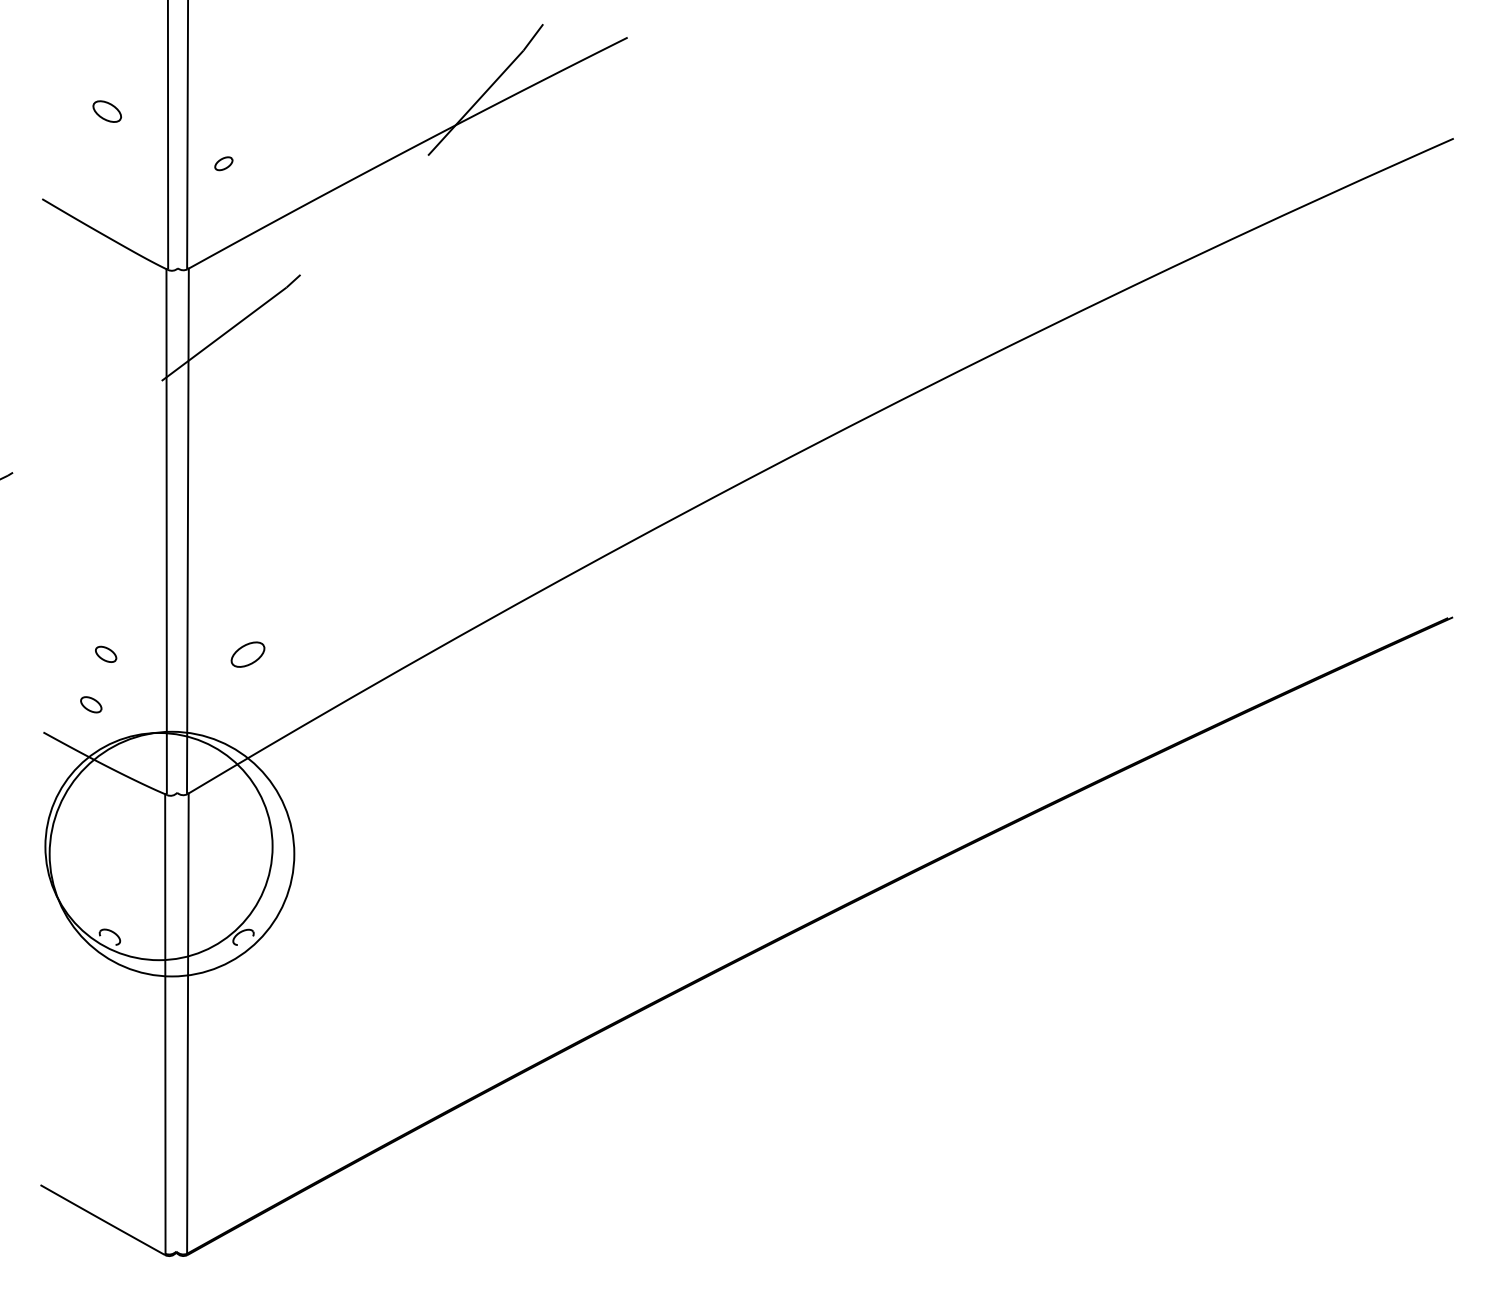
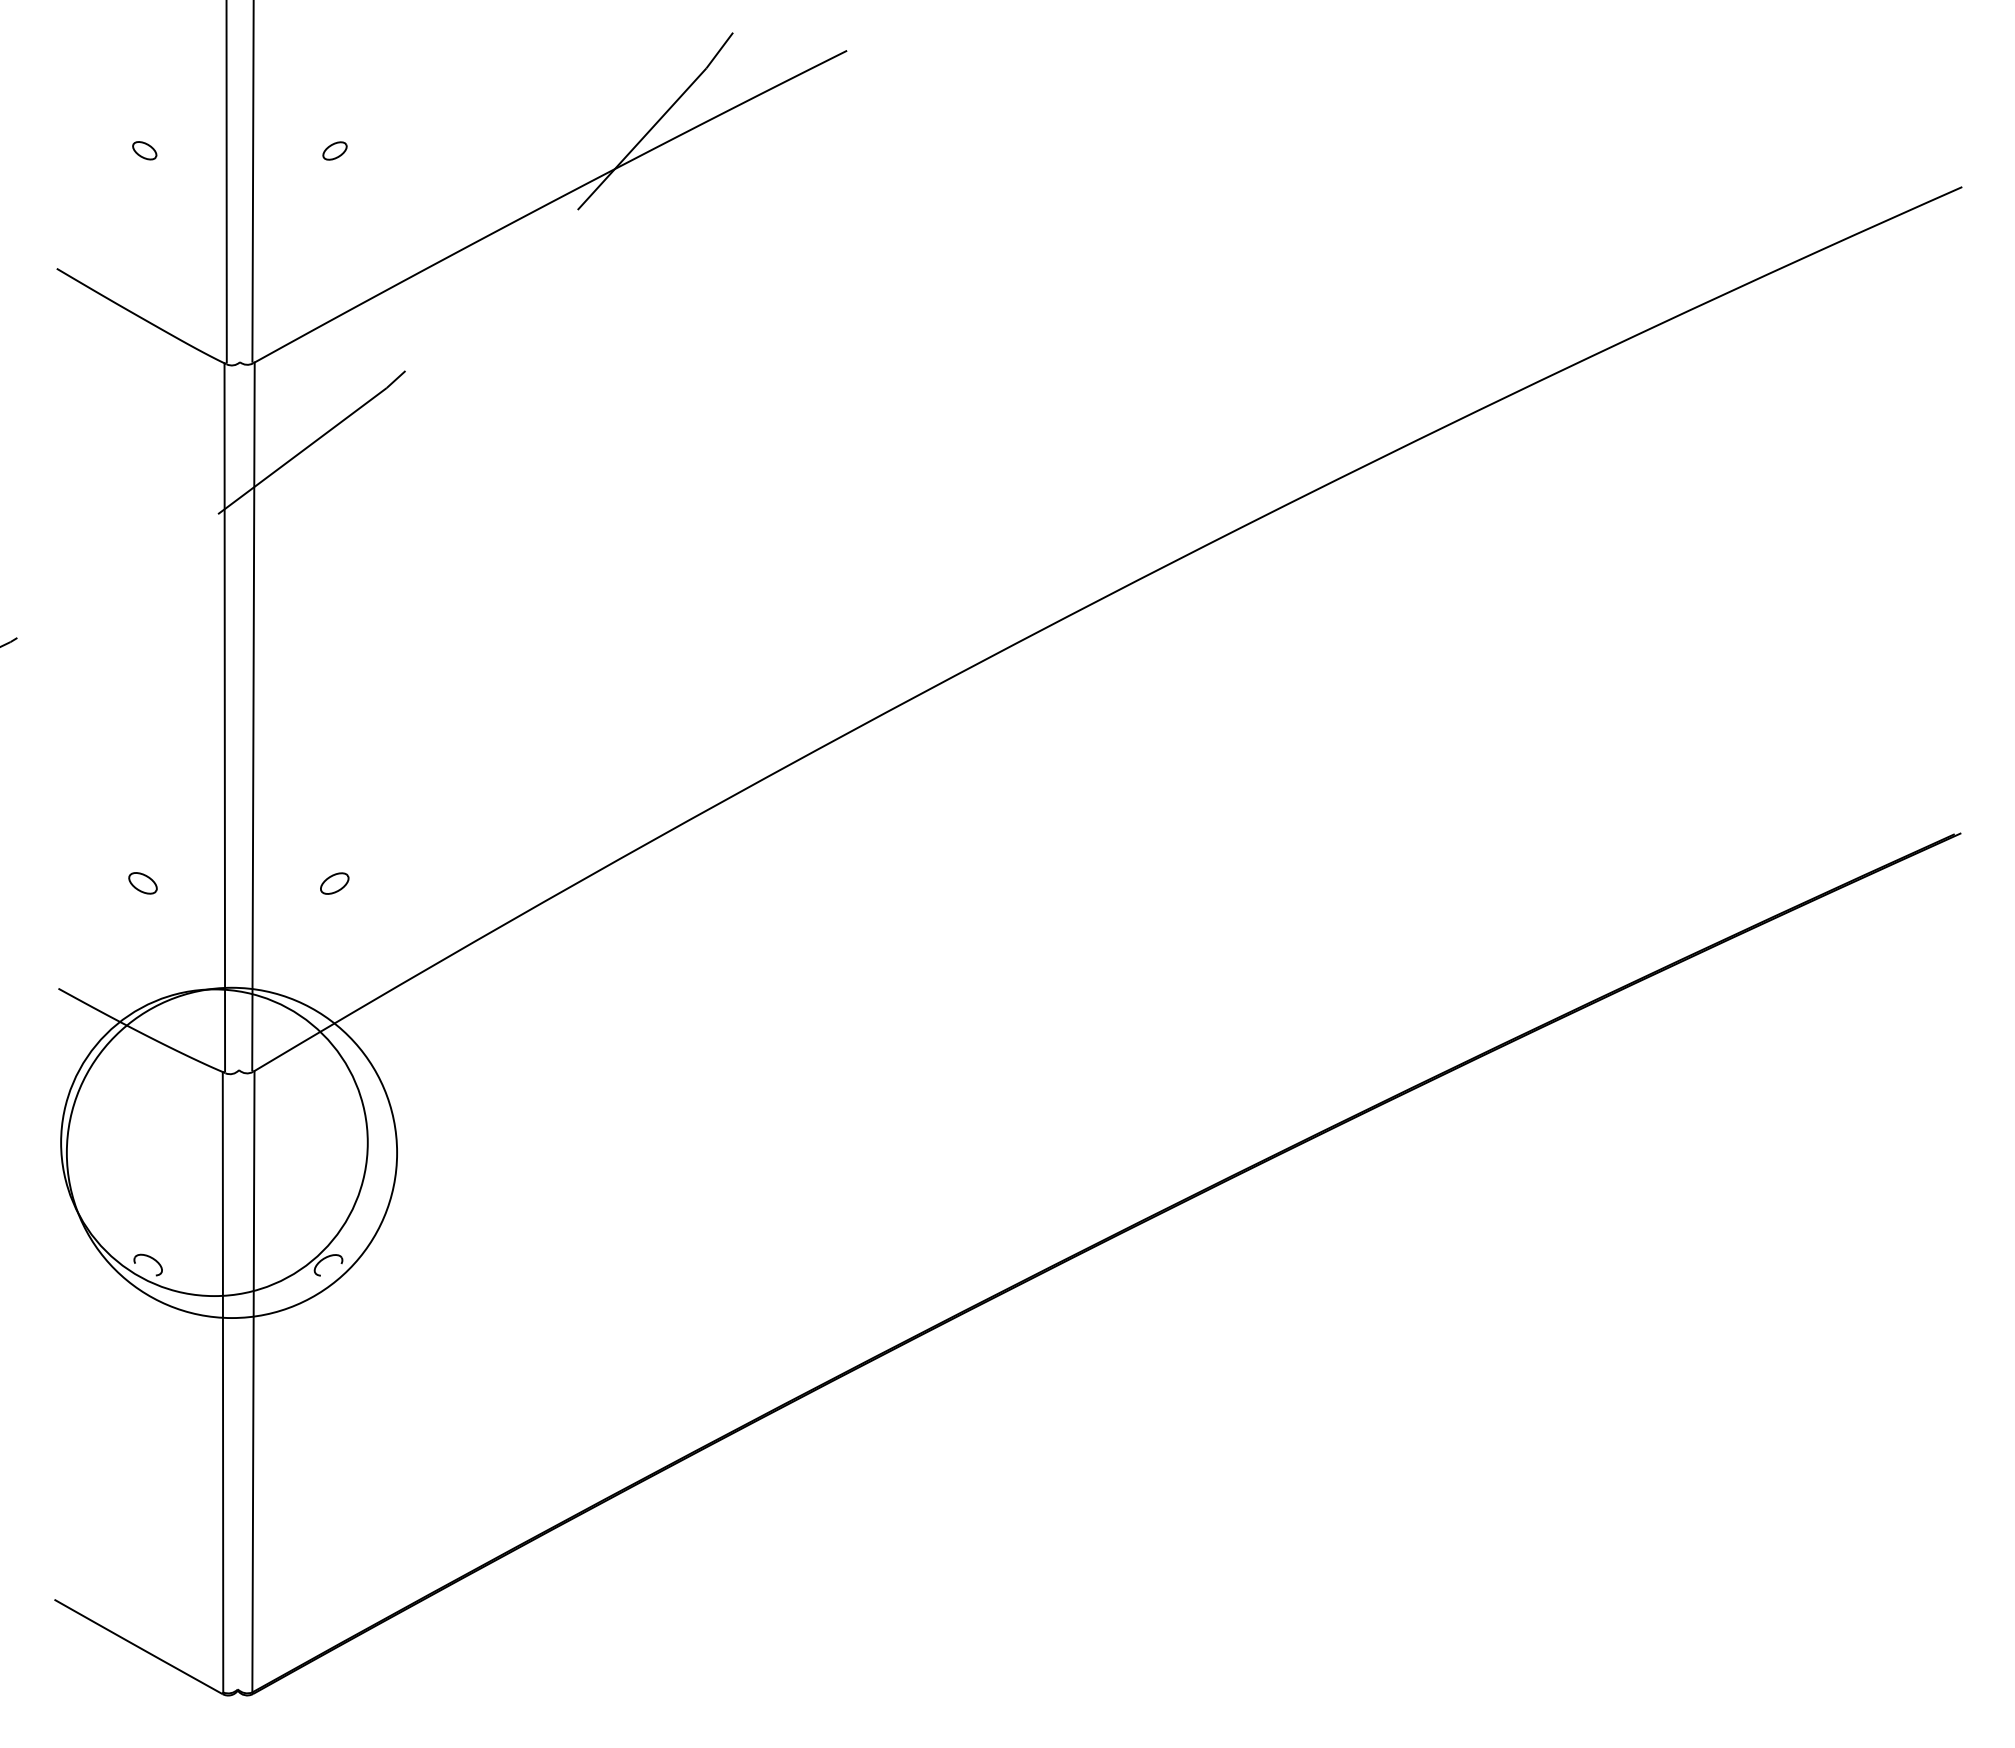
part: (107, 111) -> (144, 150), size x0.62
part: (223, 163) -> (334, 150), moved
part: (247, 654) -> (334, 883), size x0.62
part: (90, 704) -> (122, 951), removed

